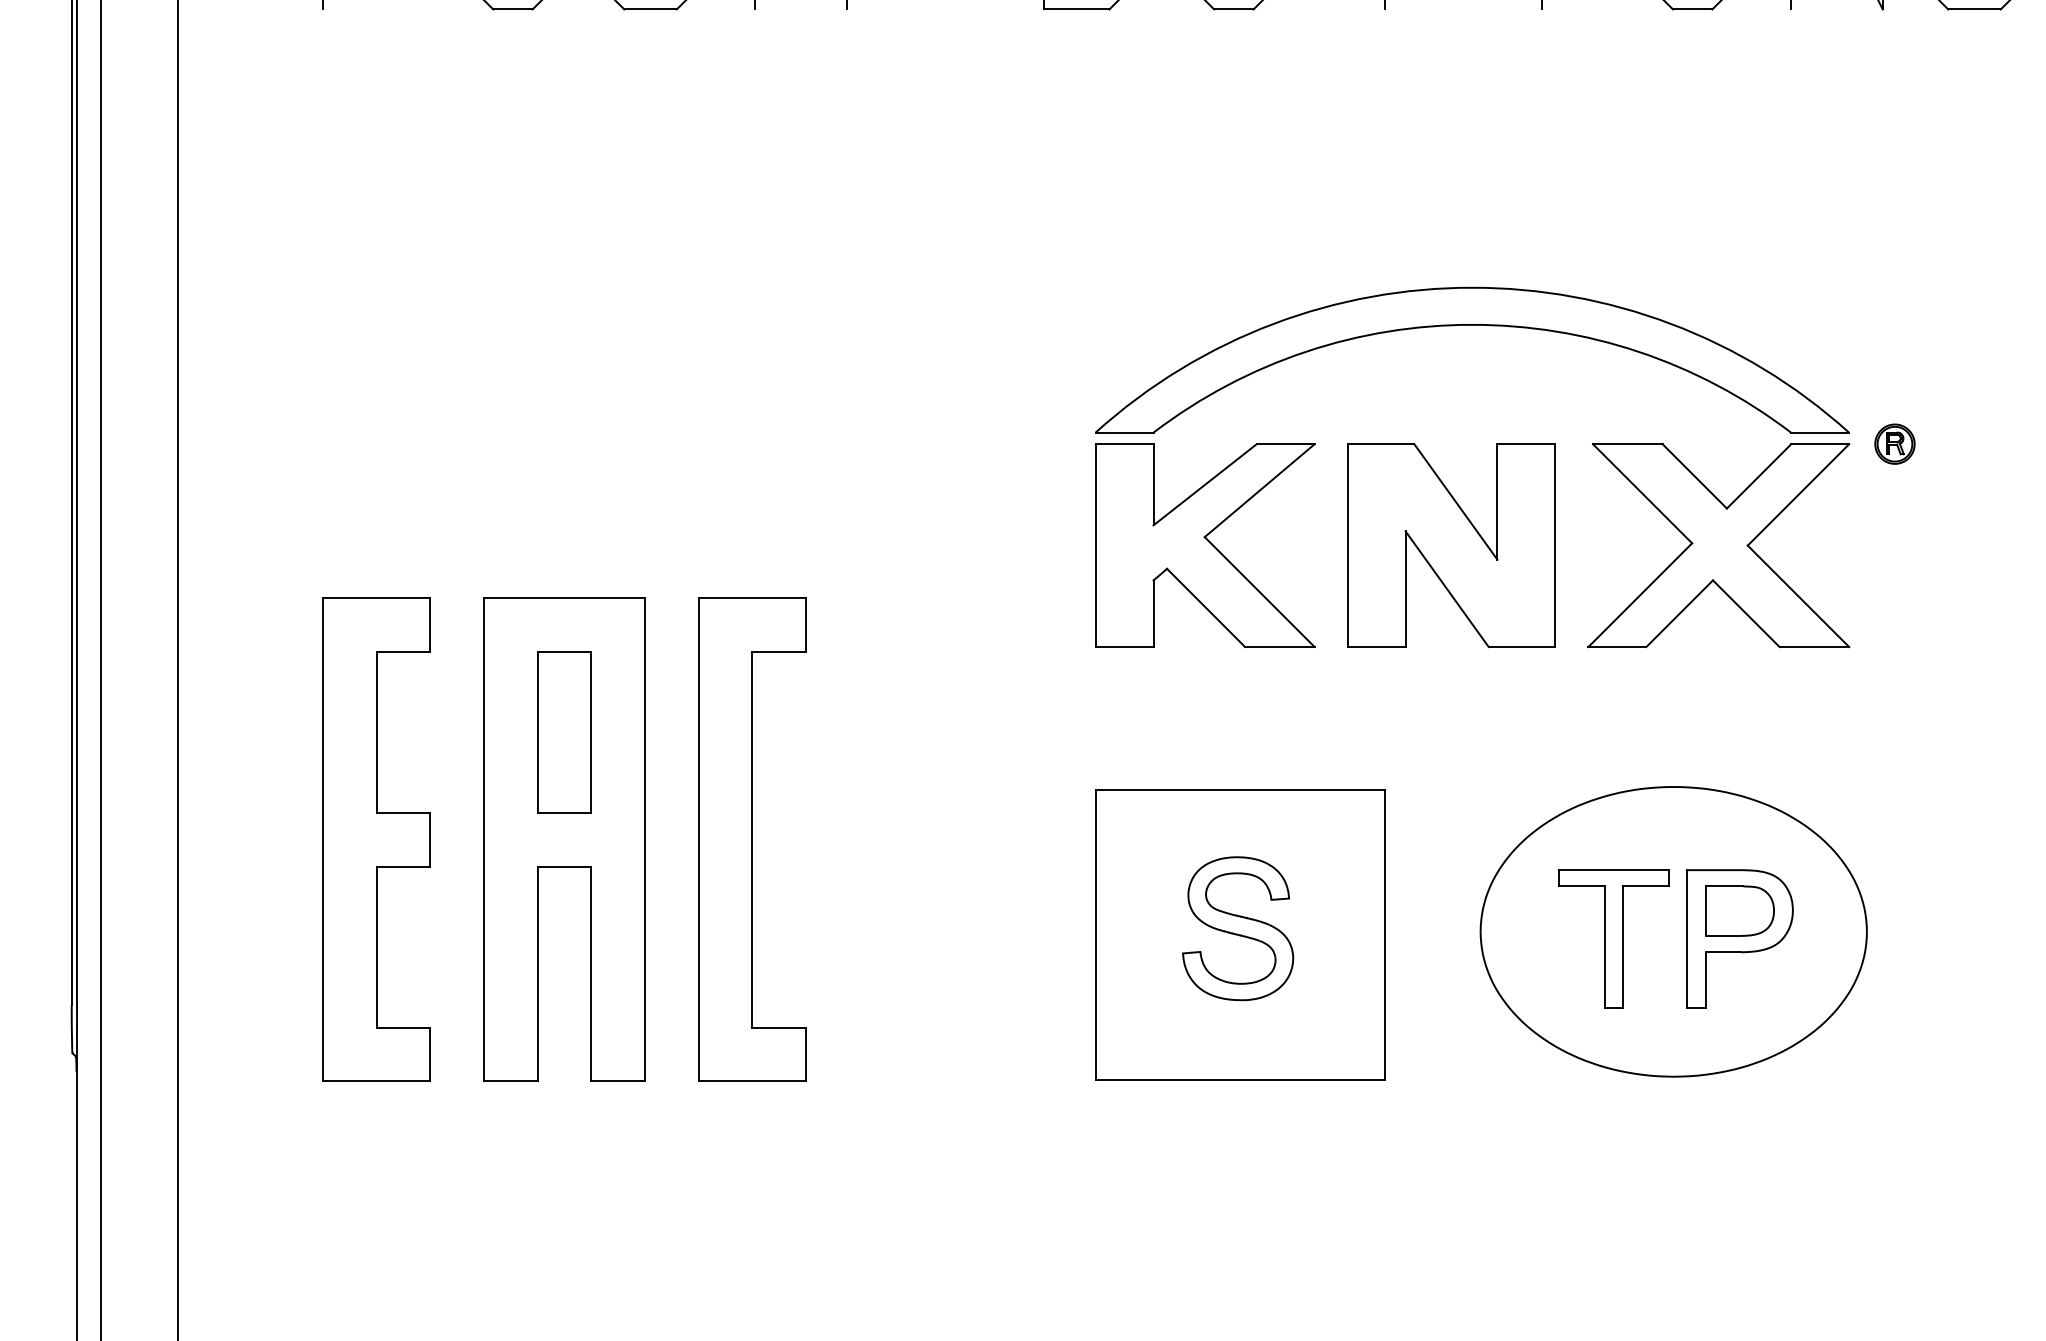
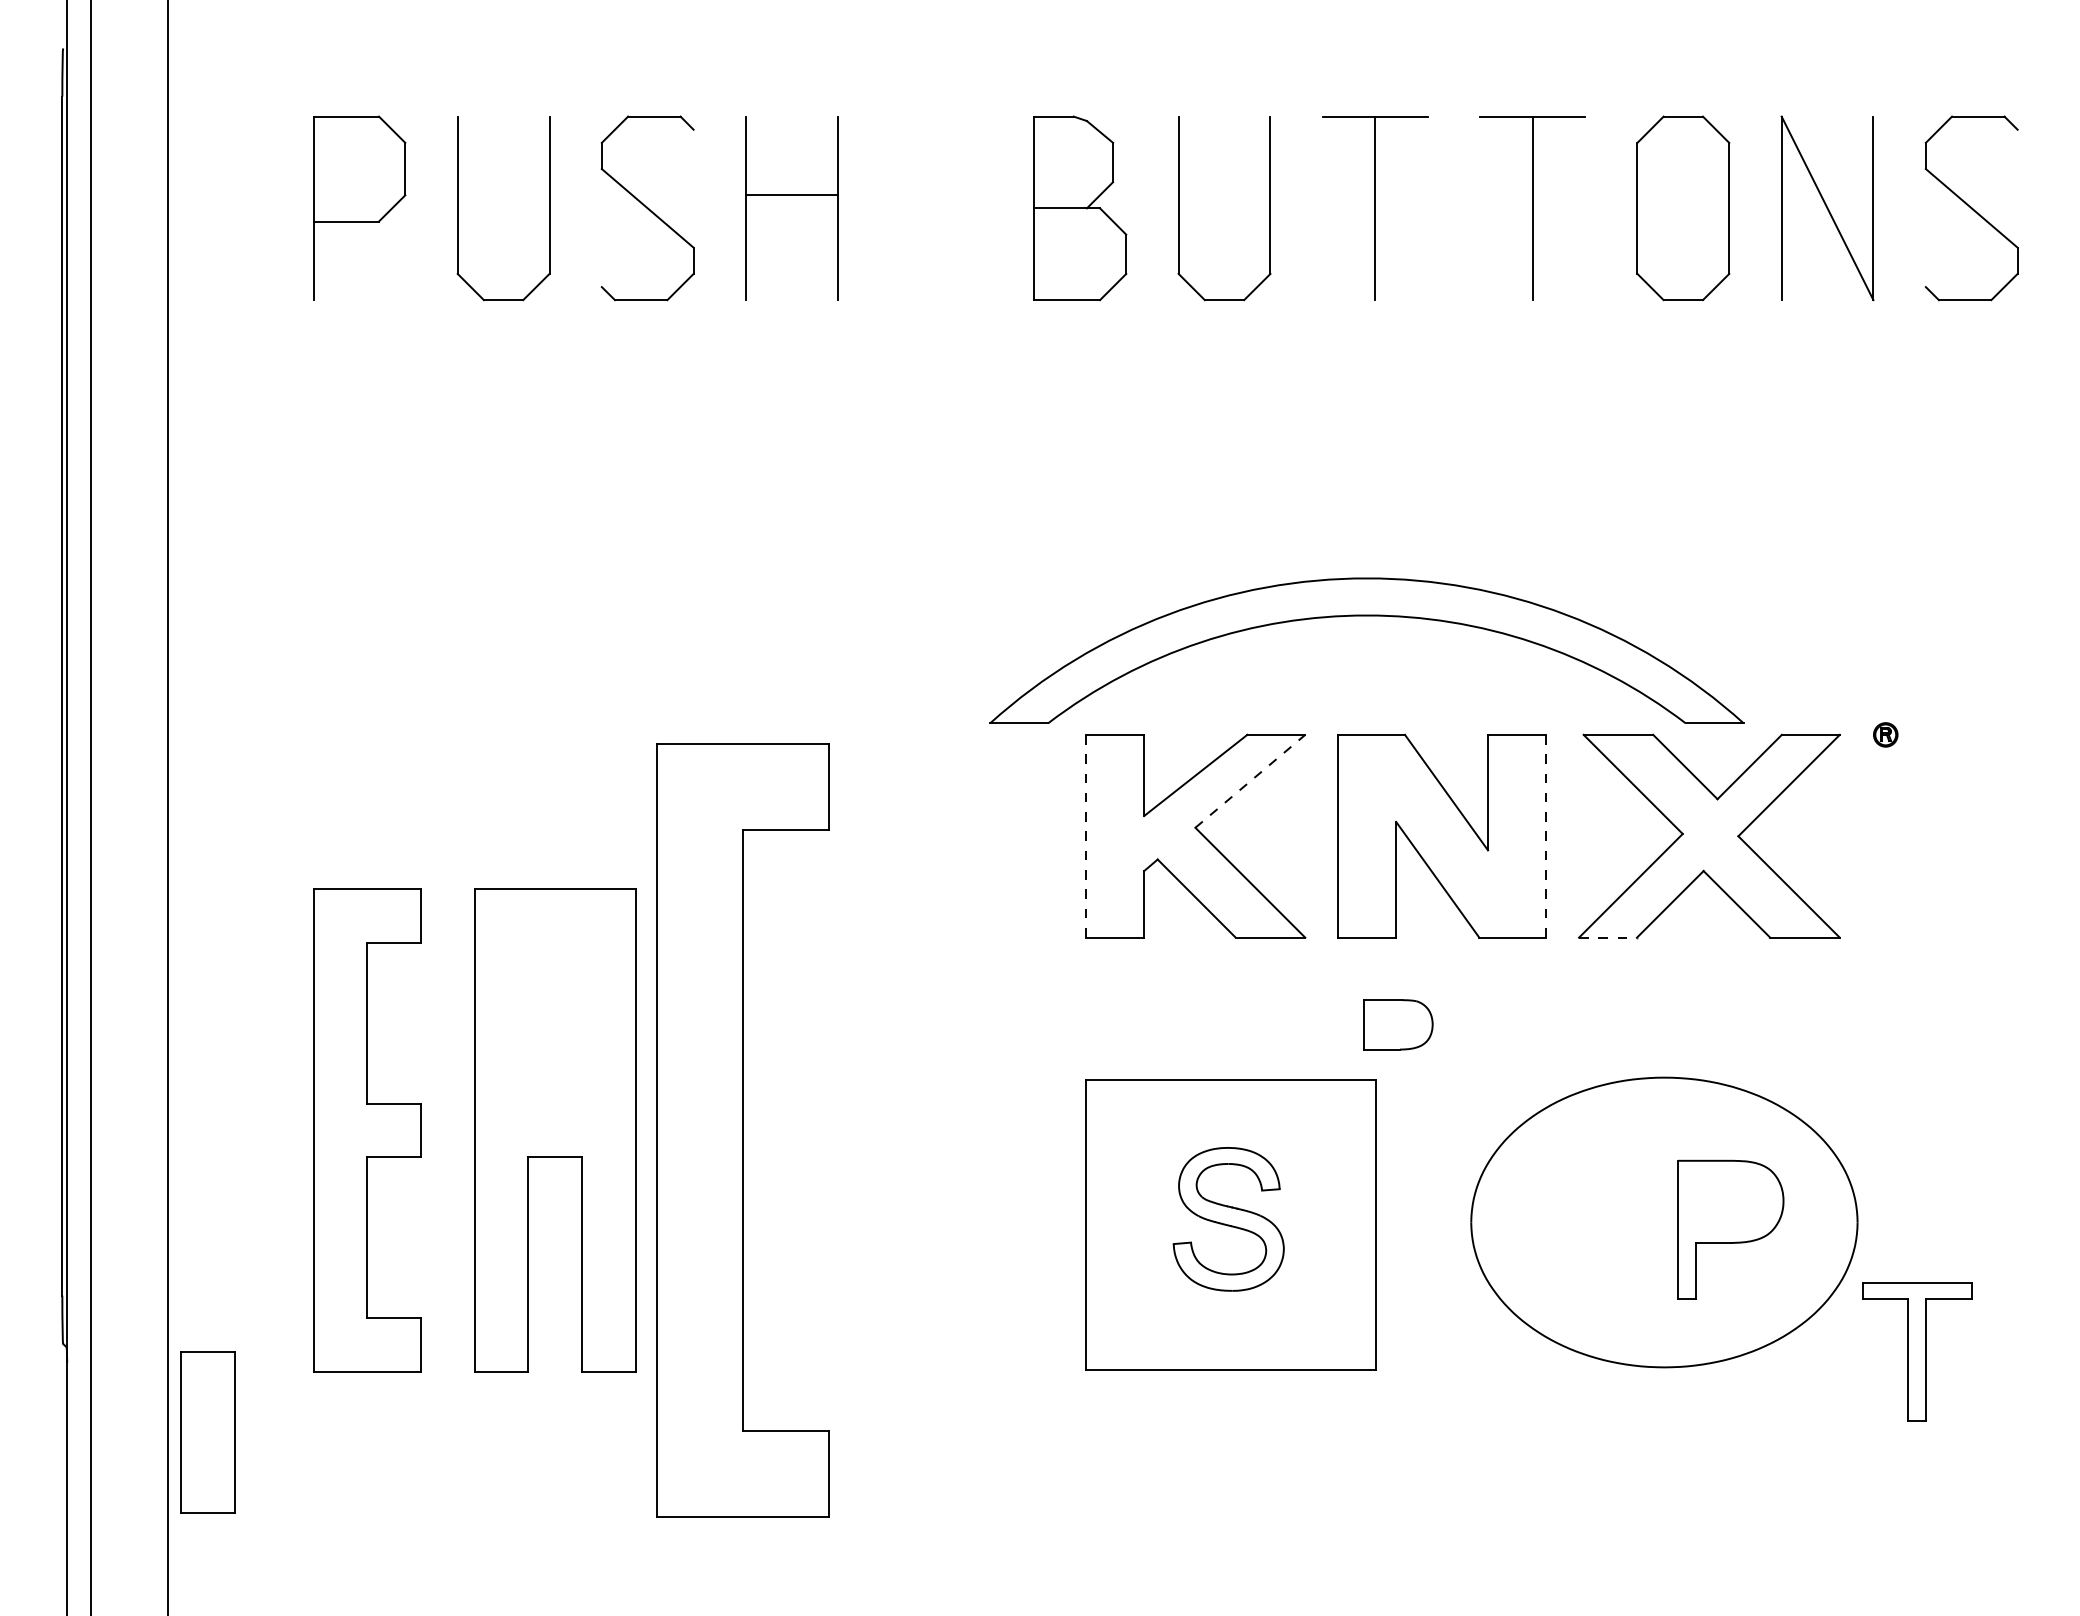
part: (1471, 325) -> (1366, 616), moved
part: (1894, 443) -> (1885, 734), size x0.6
line: (1259, 490) -> (1250, 781), solid -> dashed
line: (1555, 544) -> (1546, 835), solid -> dashed
line: (1095, 545) -> (1086, 836), solid -> dashed
line: (1617, 646) -> (1608, 937), solid -> dashed
part: (563, 732) -> (207, 1432), moved
part: (751, 839) -> (742, 1130), size x1.6
part: (1739, 910) -> (1398, 1024), moved
part: (1613, 938) -> (1917, 1351), moved

